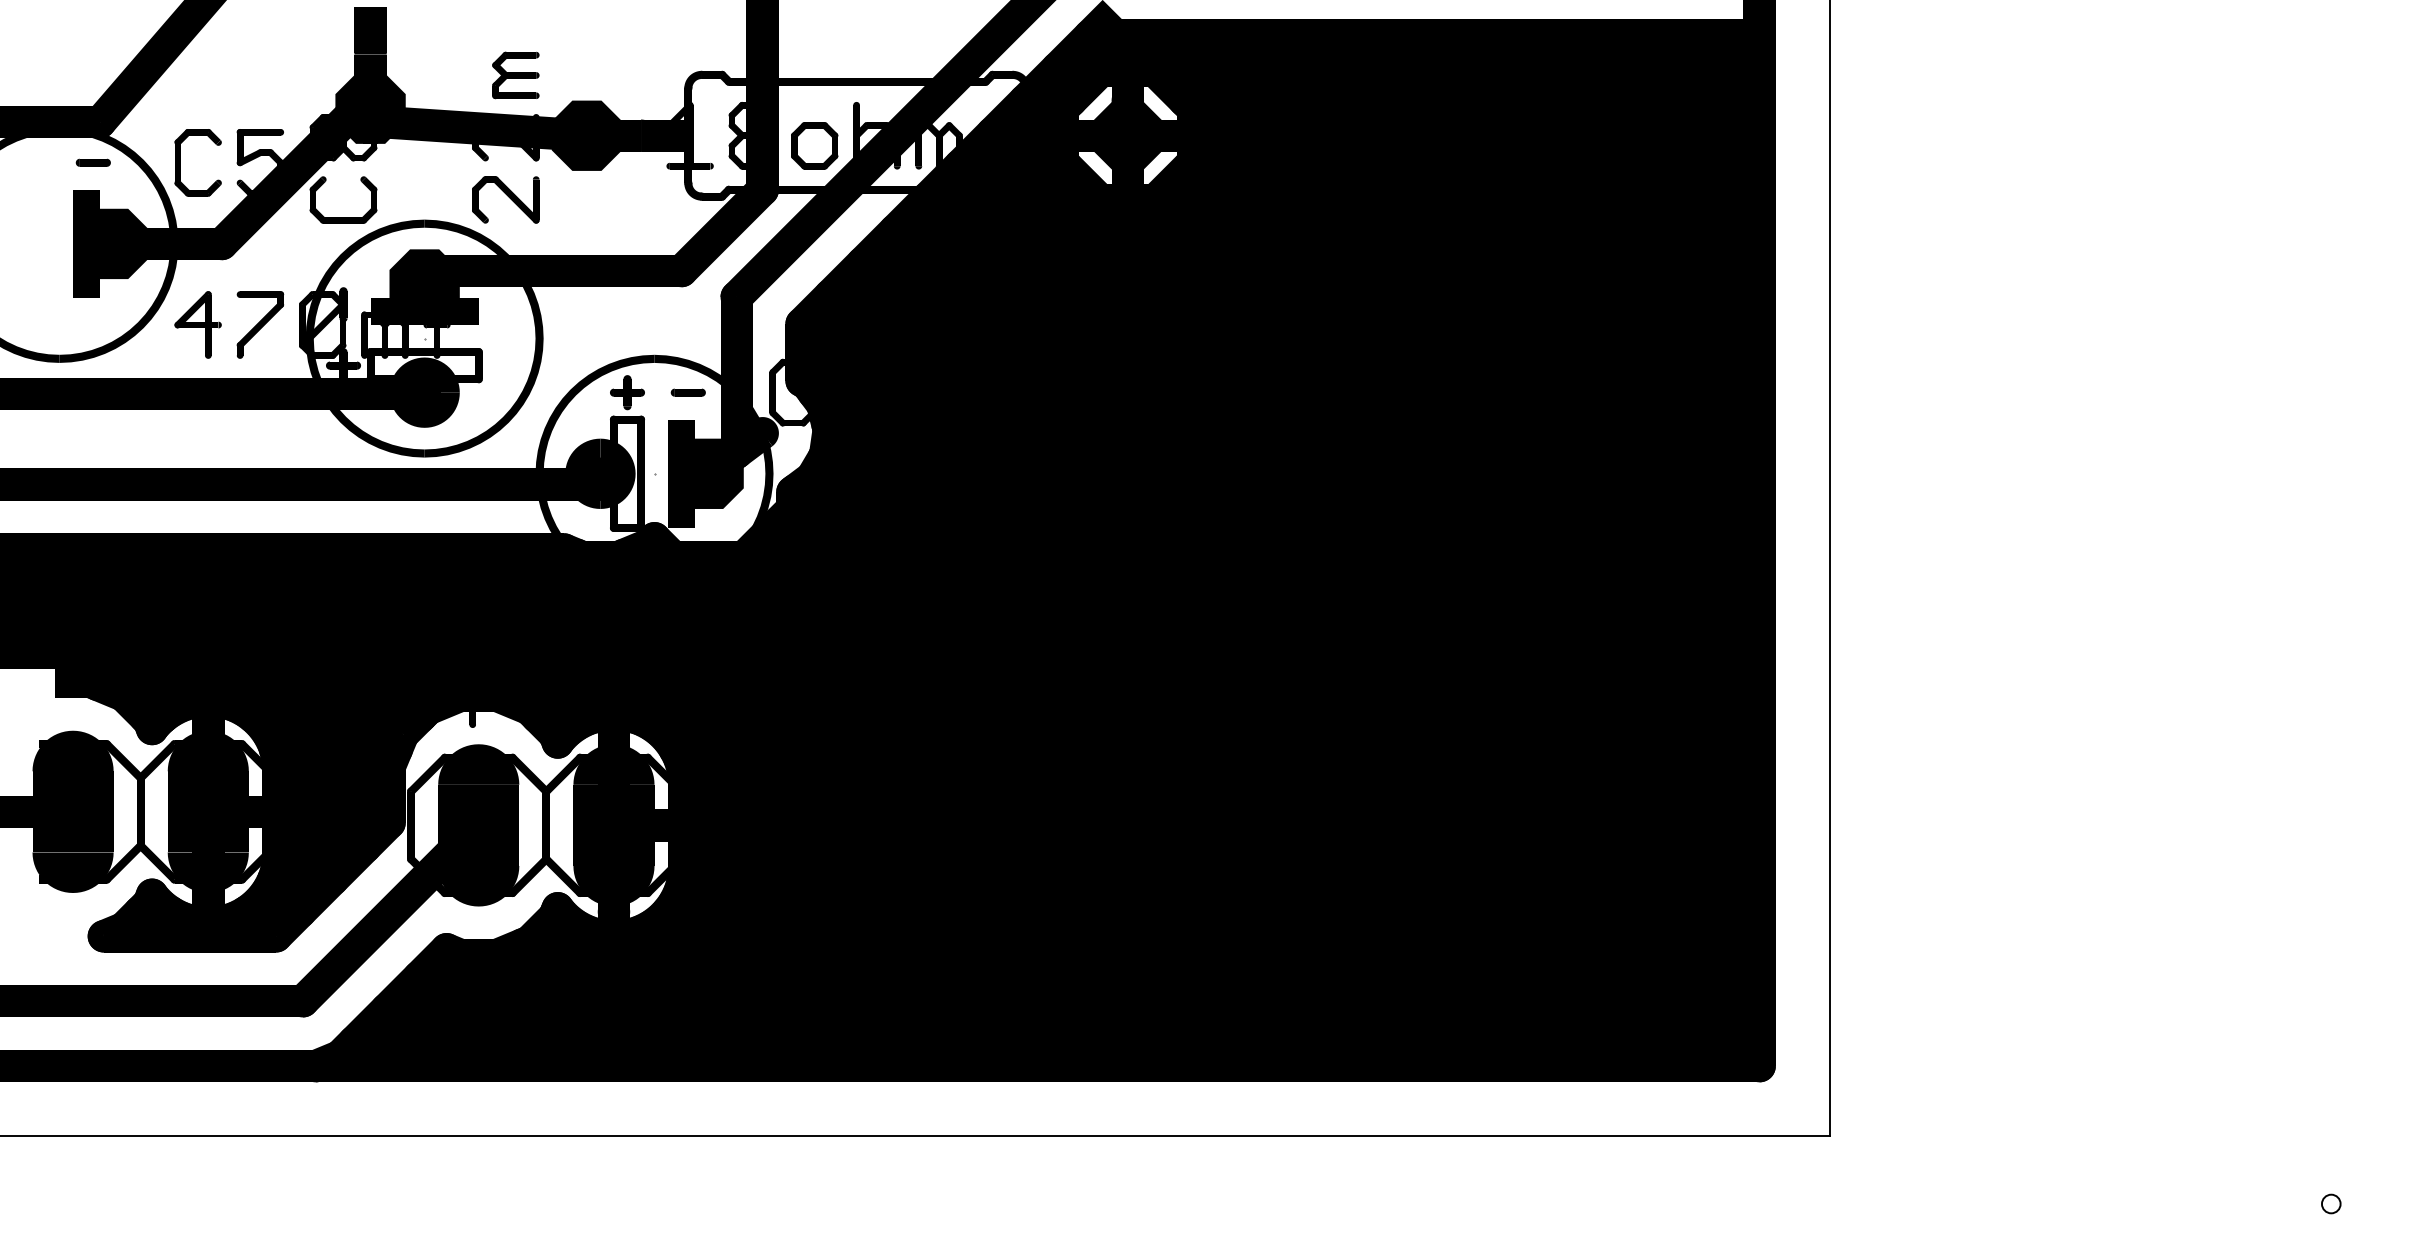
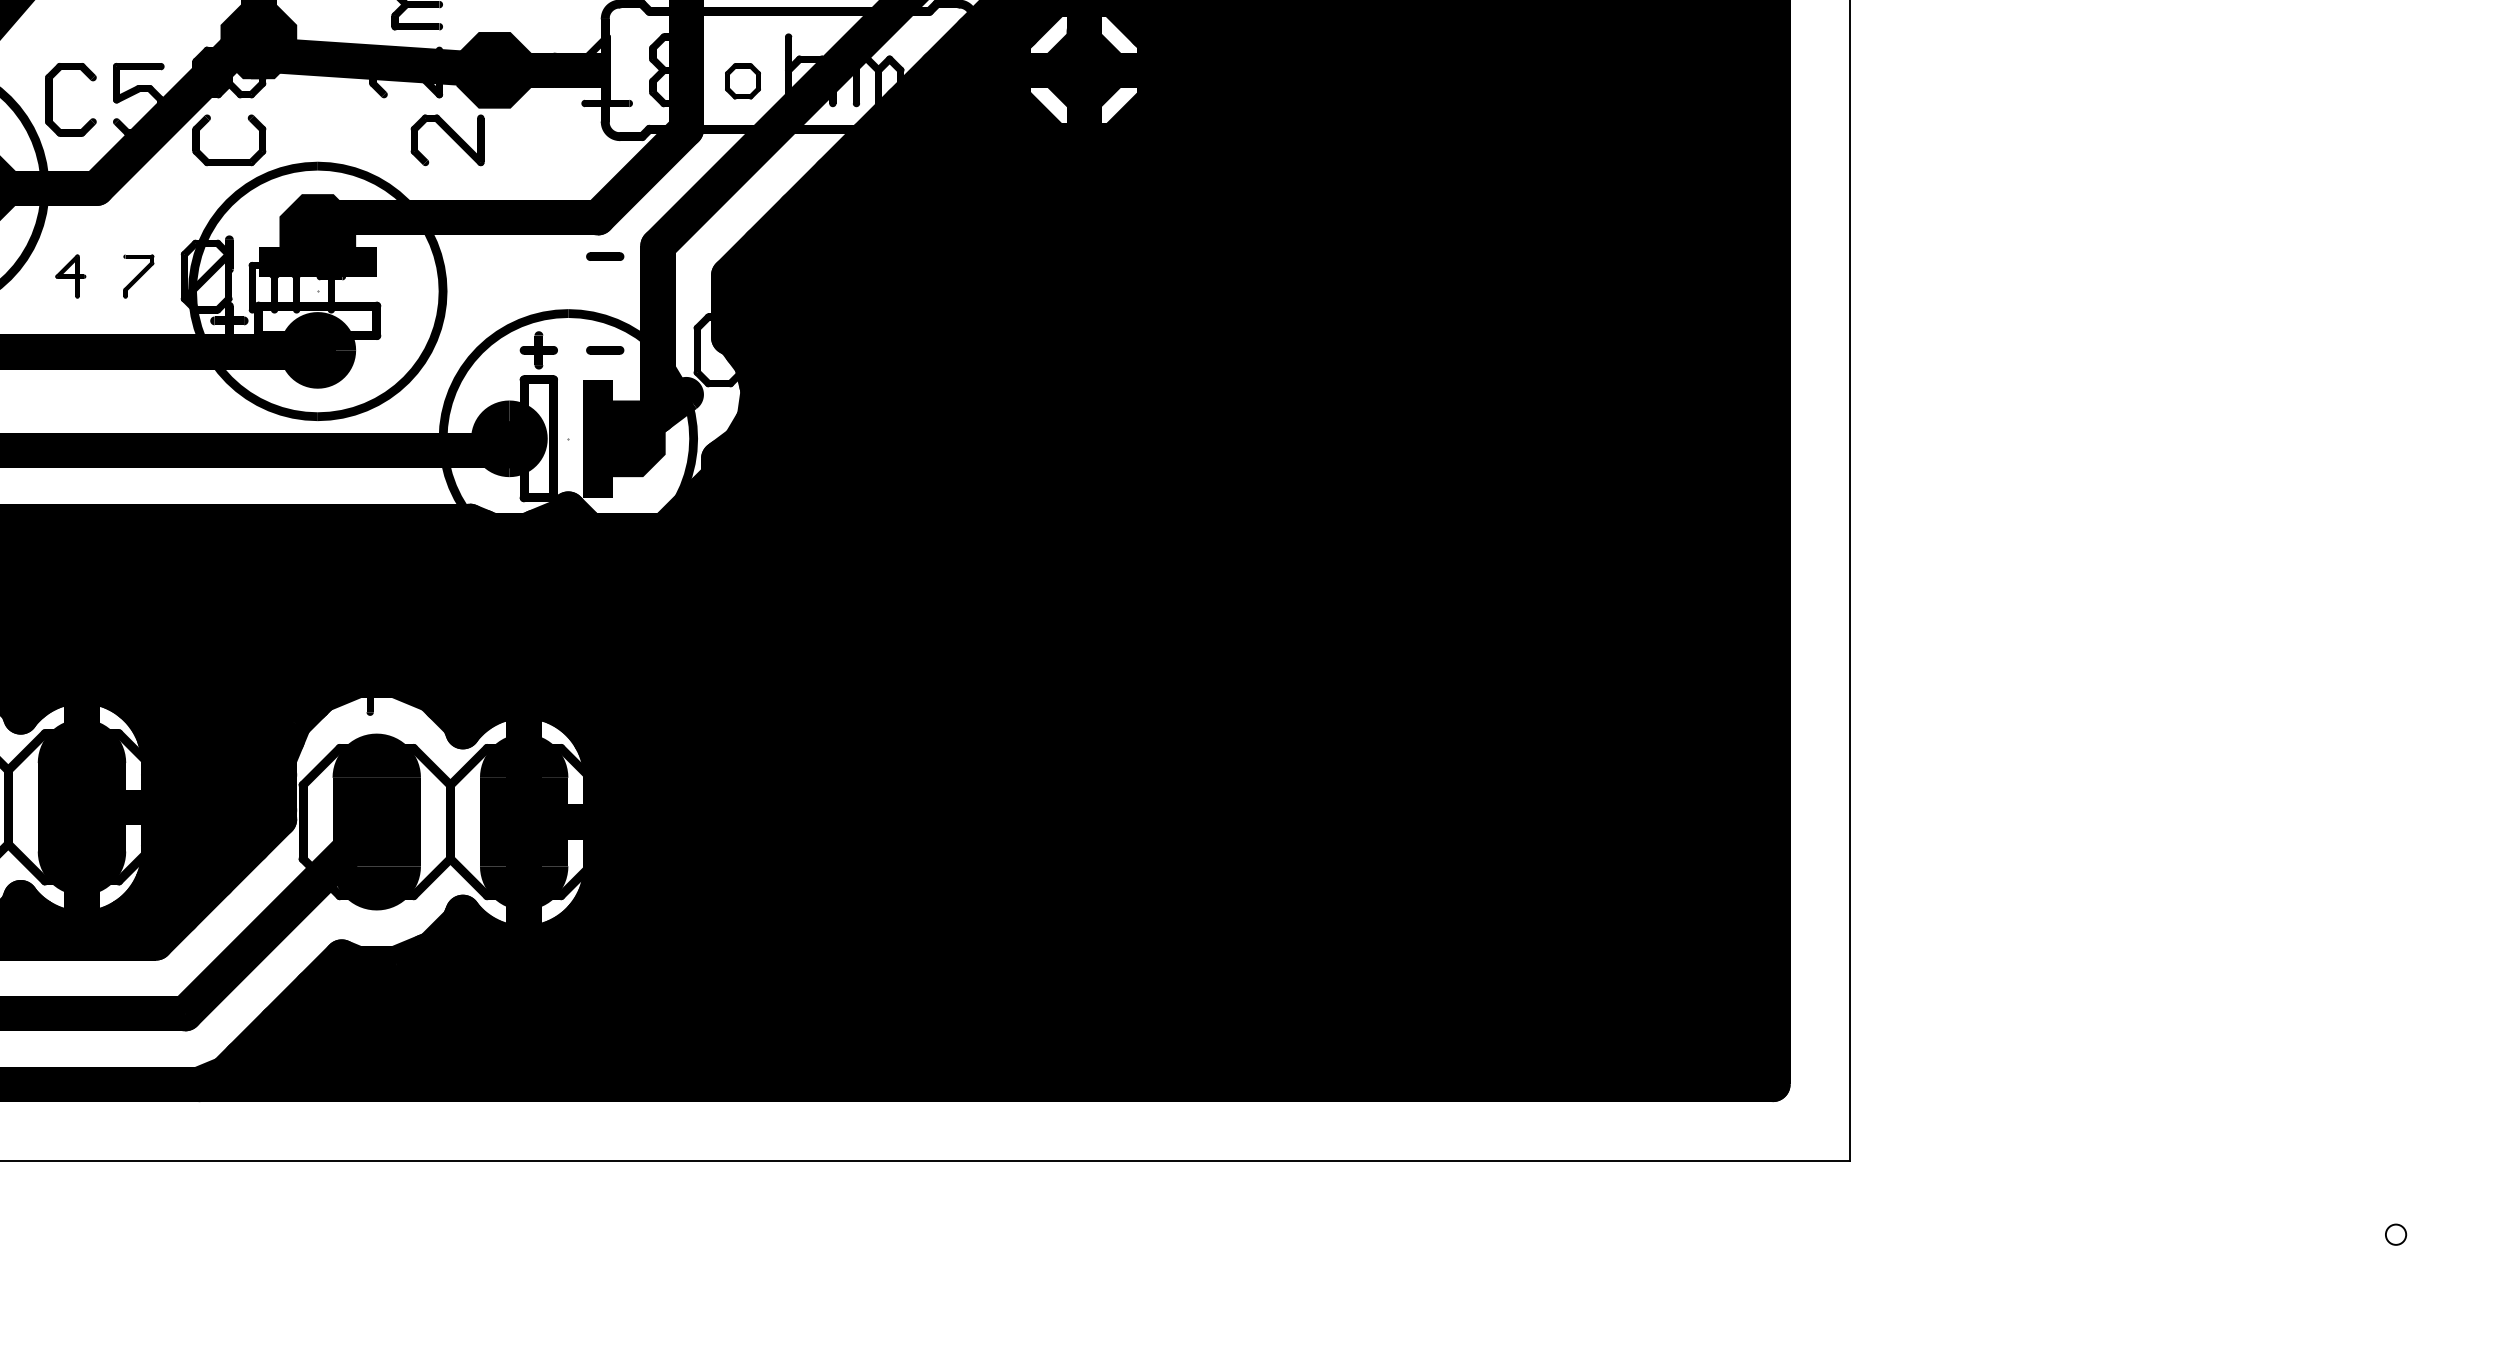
part: (814, 145) -> (742, 80), size x0.7
part: (505, 199) -> (447, 139), moved
part: (687, 306) -> (604, 256), added
part: (197, 324) -> (70, 276), size x0.6
part: (260, 324) -> (138, 276), size x0.6

